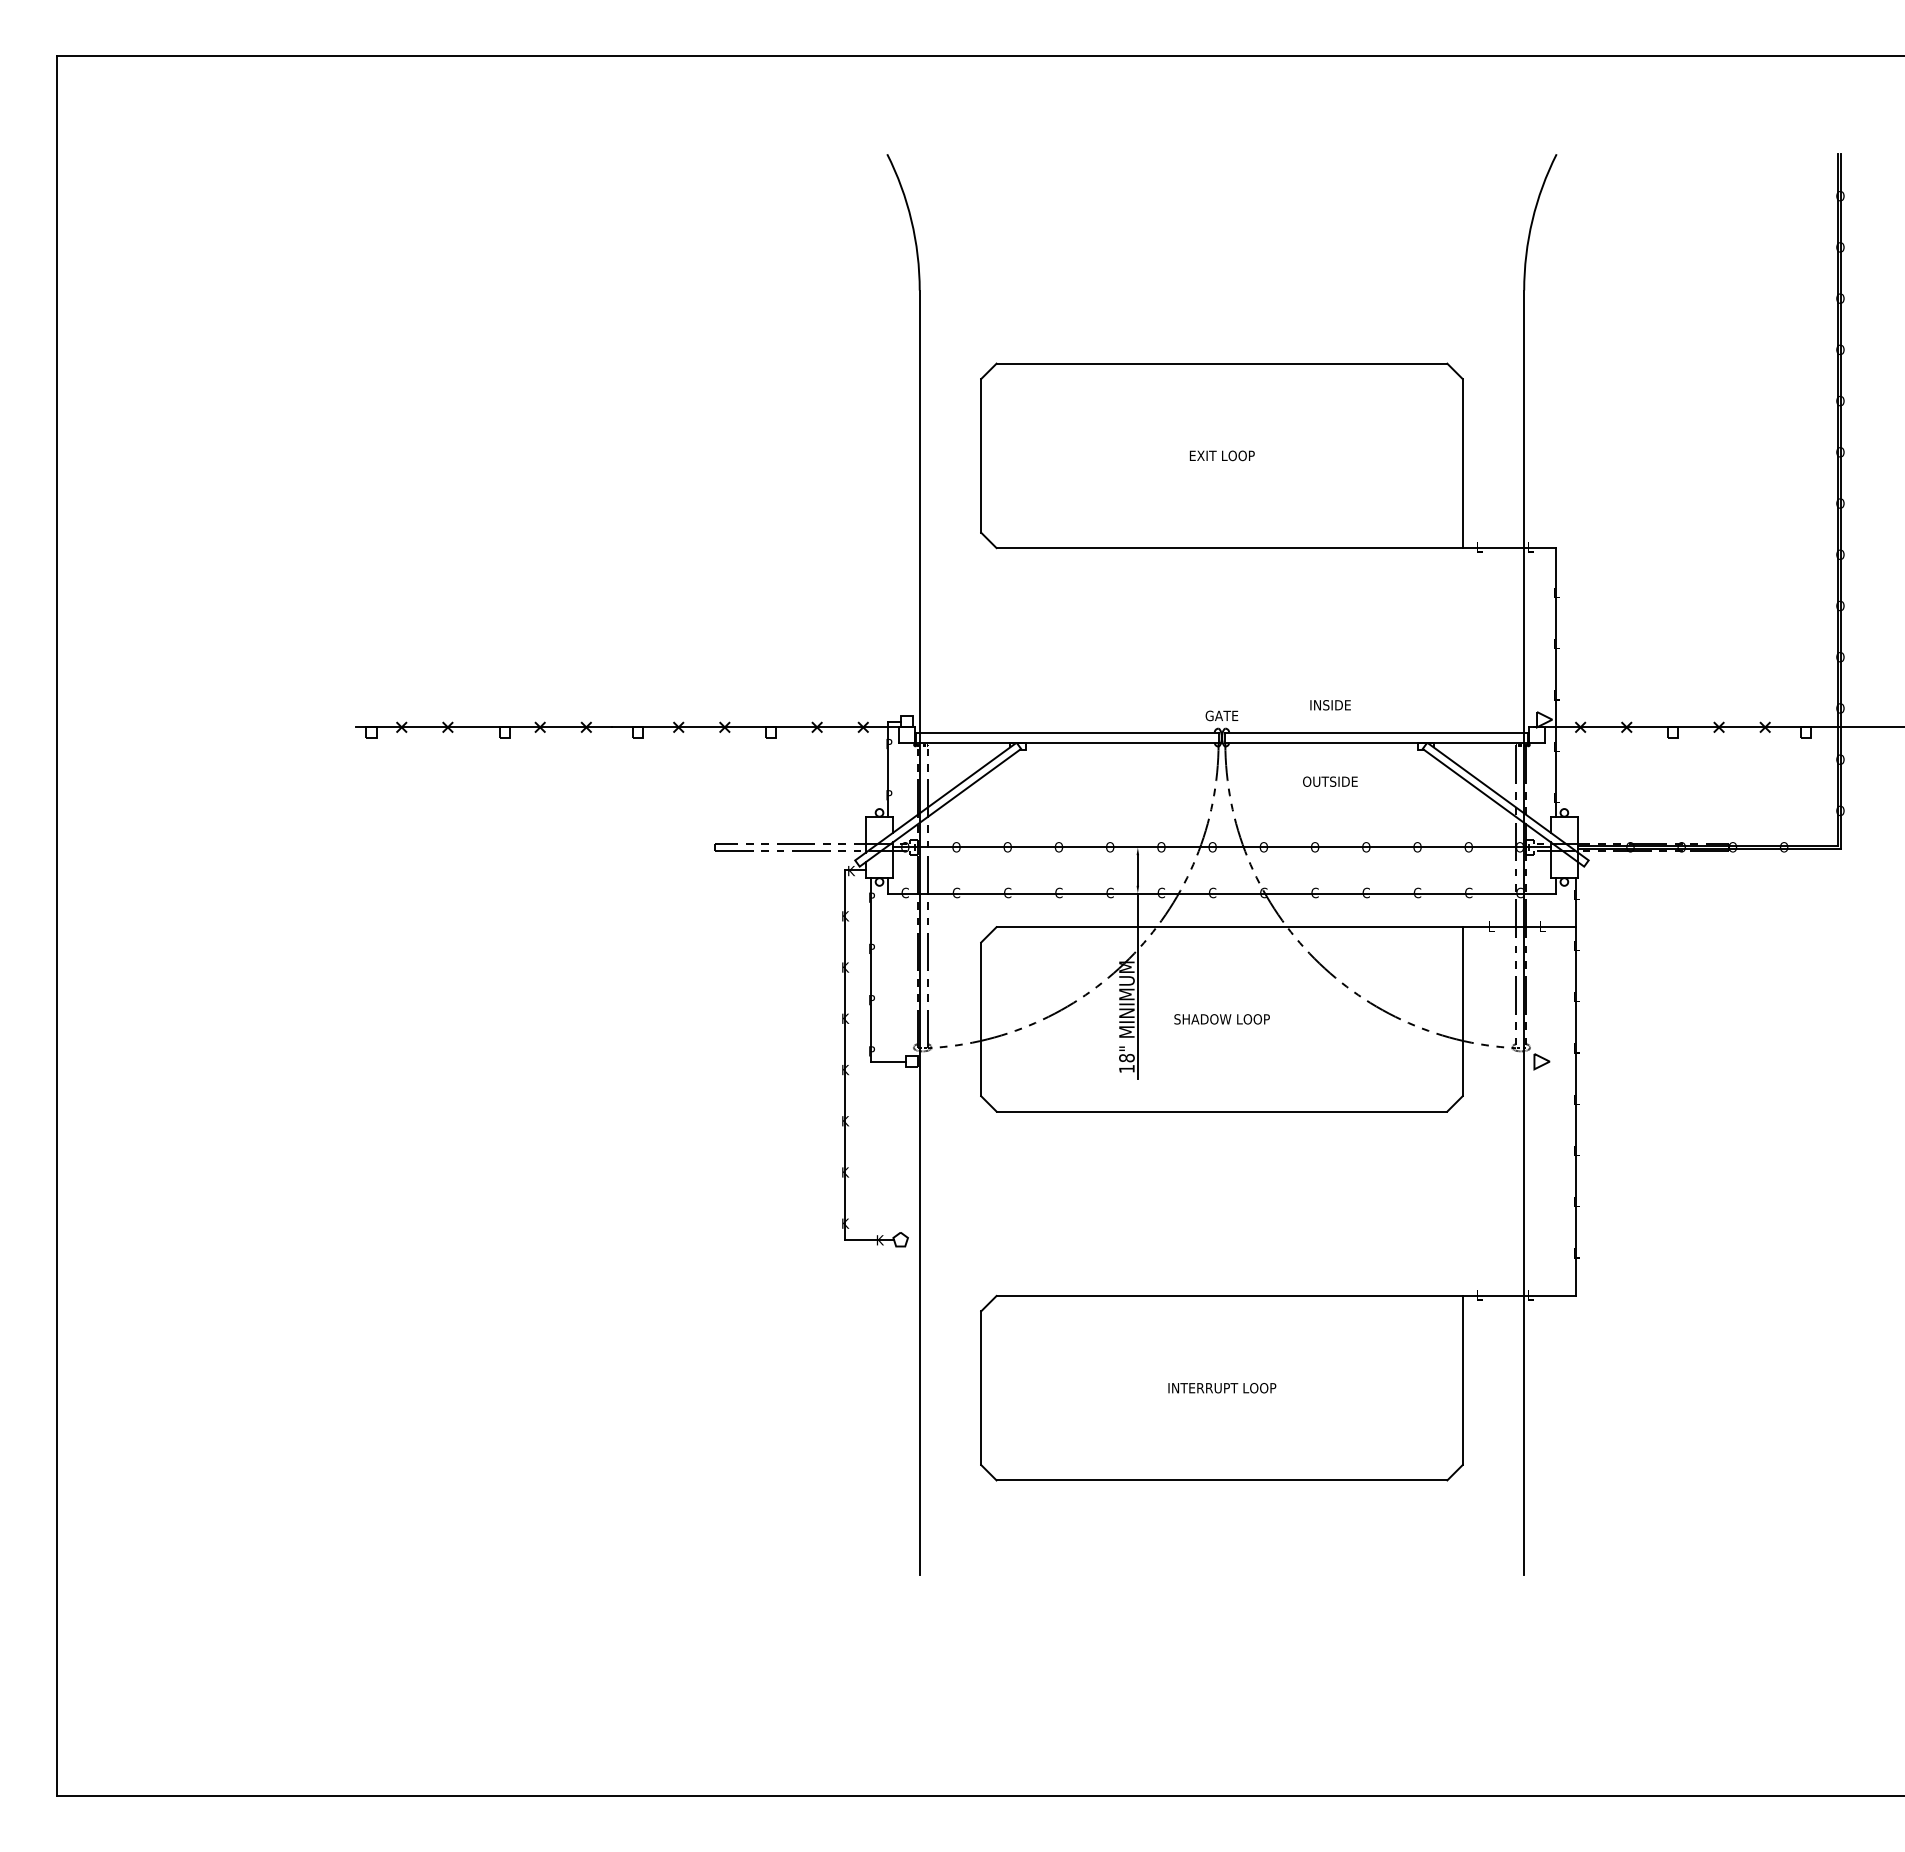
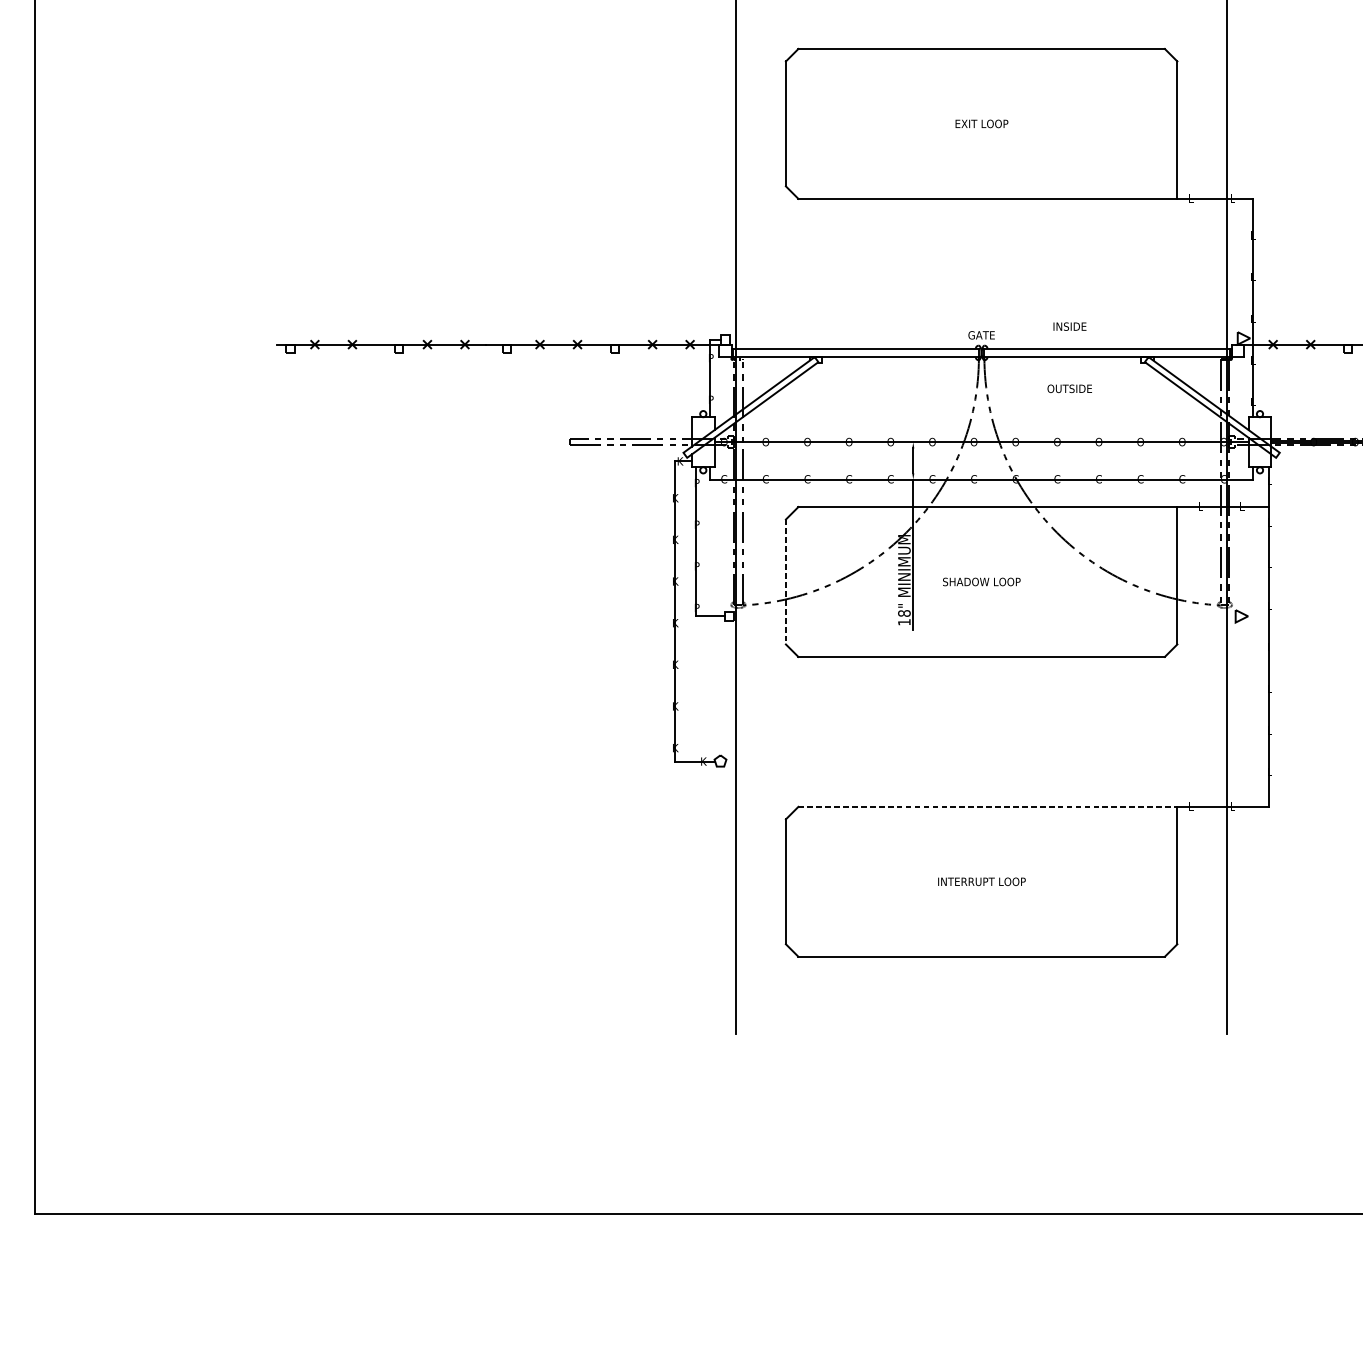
line: (981, 1019) -> (786, 582), solid -> dashed
line: (1230, 1295) -> (988, 806), solid -> dashed

